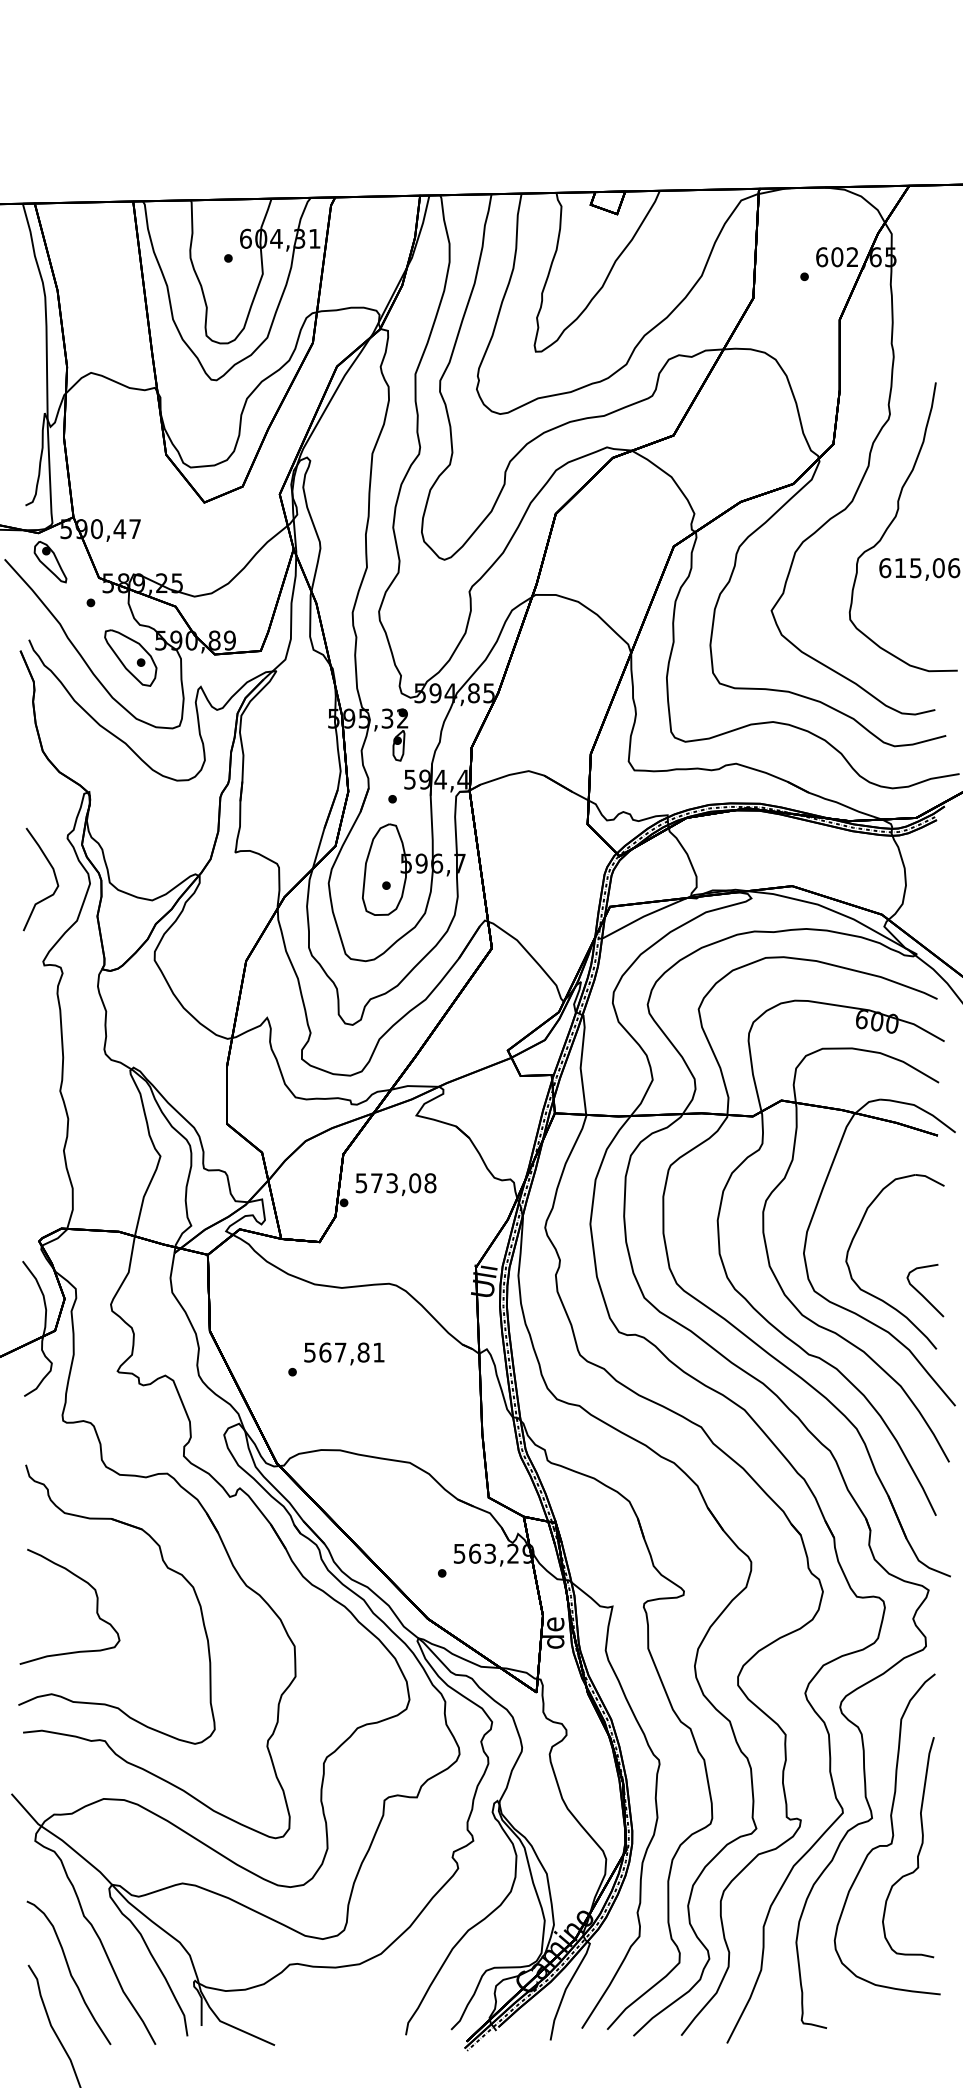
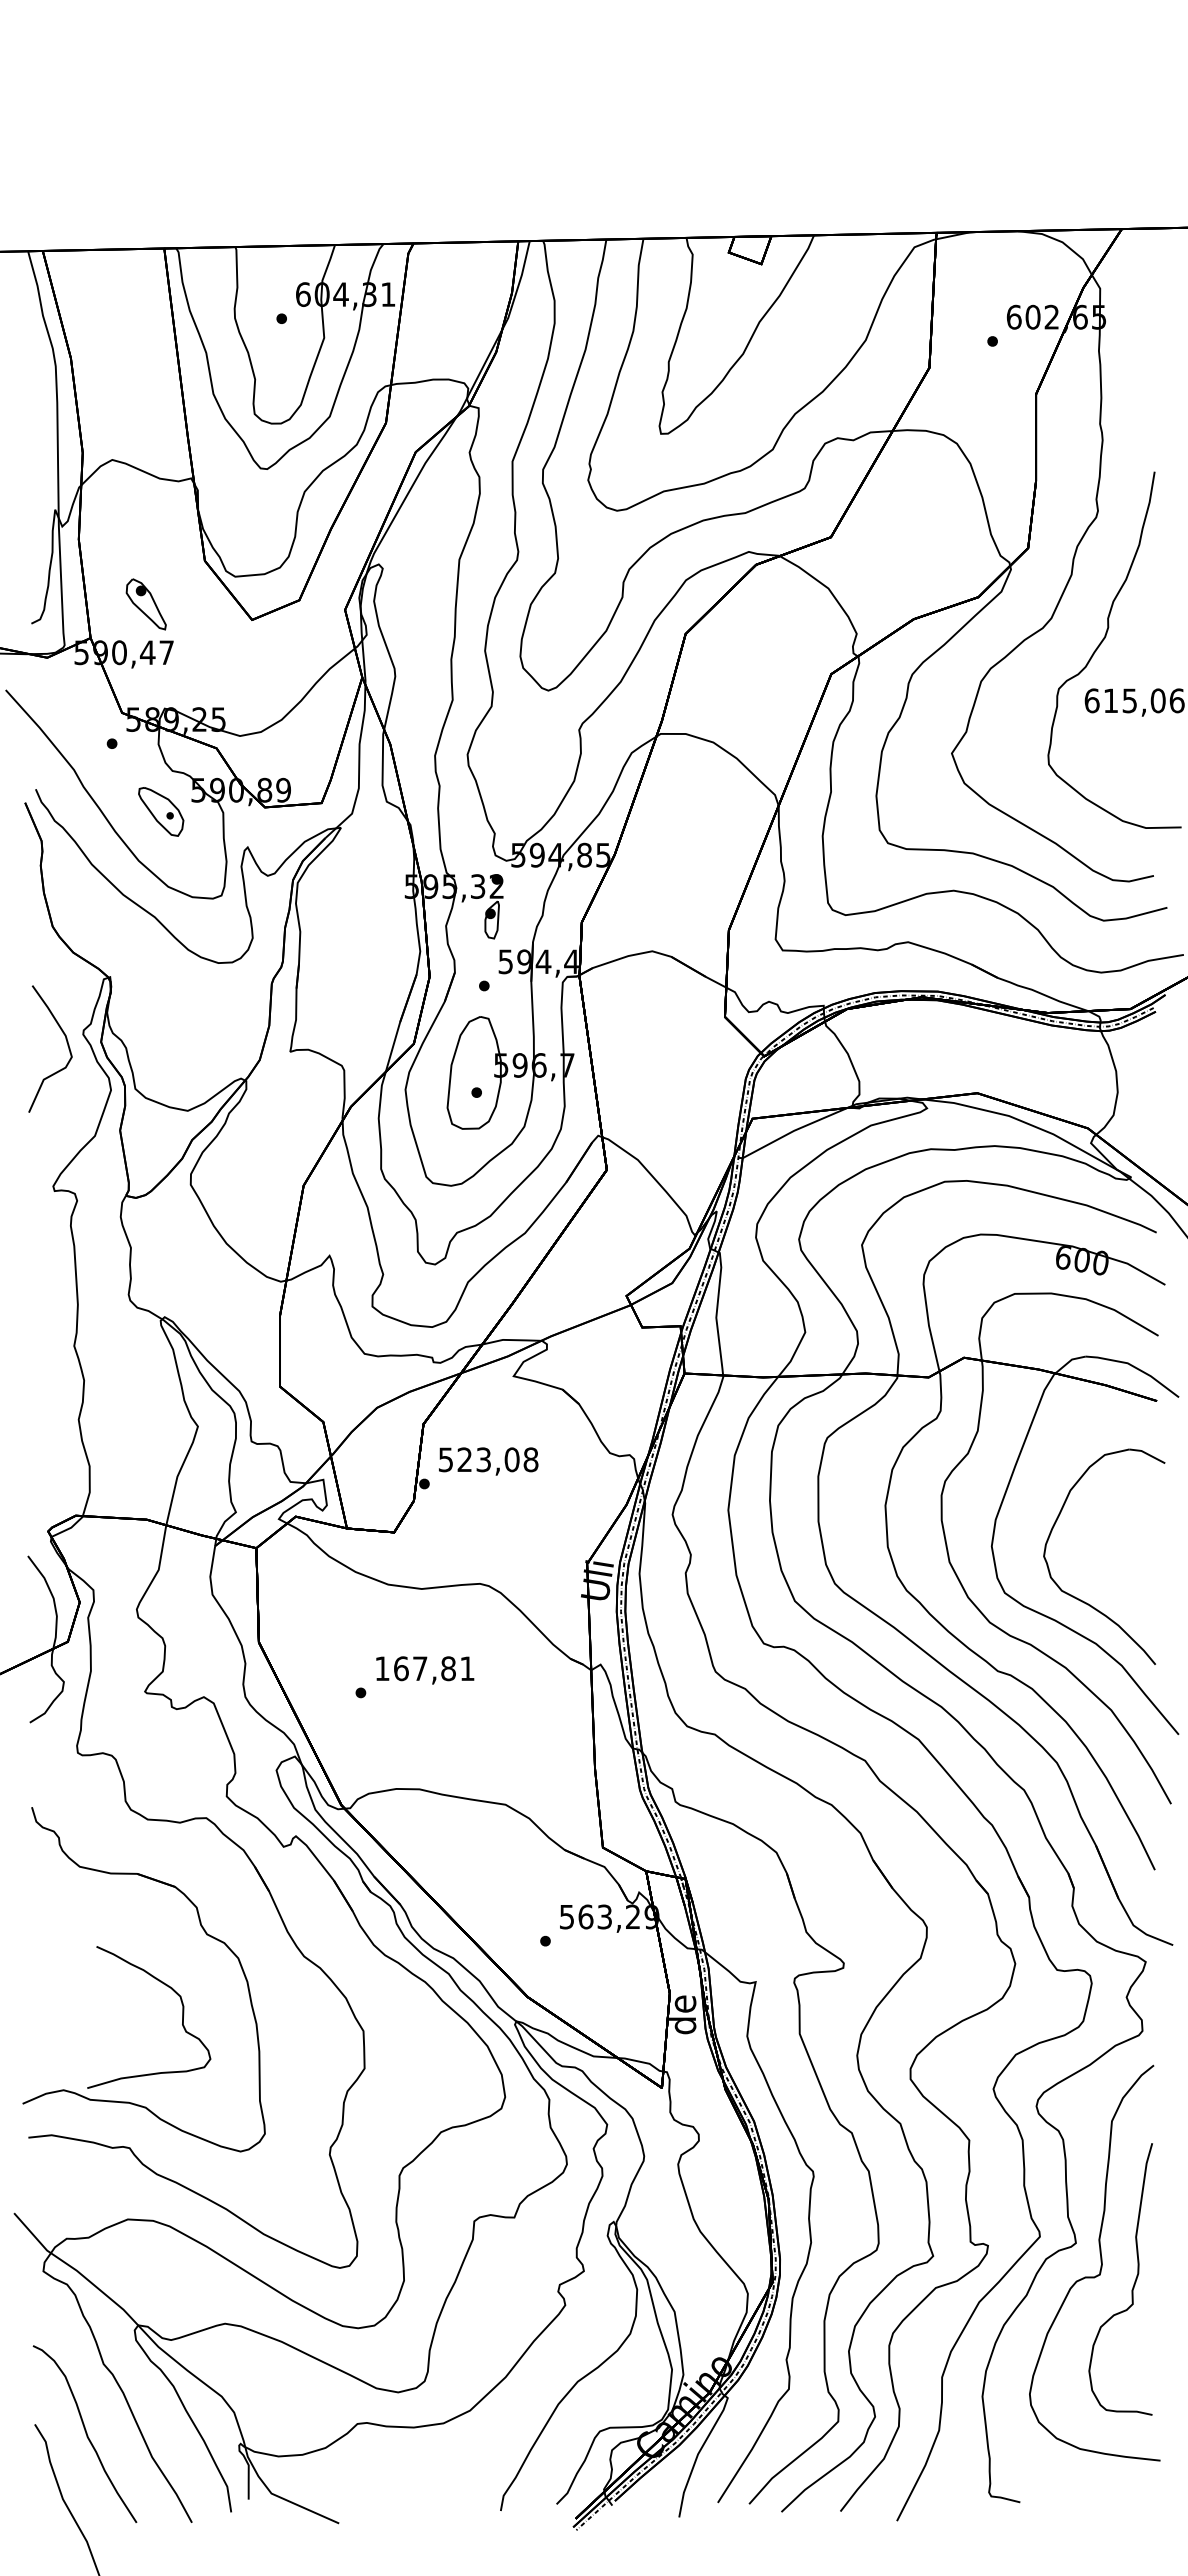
part: (49, 562) -> (145, 604), moved
part: (130, 657) -> (160, 811), size x0.7
curve: (53, 874) -> (66, 1042), moved
text: (376, 1183) -> (464, 1459), 573,08 -> 523,08
curve: (922, 1294) -> (1137, 1596), removed
text: (310, 1352) -> (382, 1668), 567,81 -> 167,81
curve: (96, 1606) -> (182, 2017), moved

